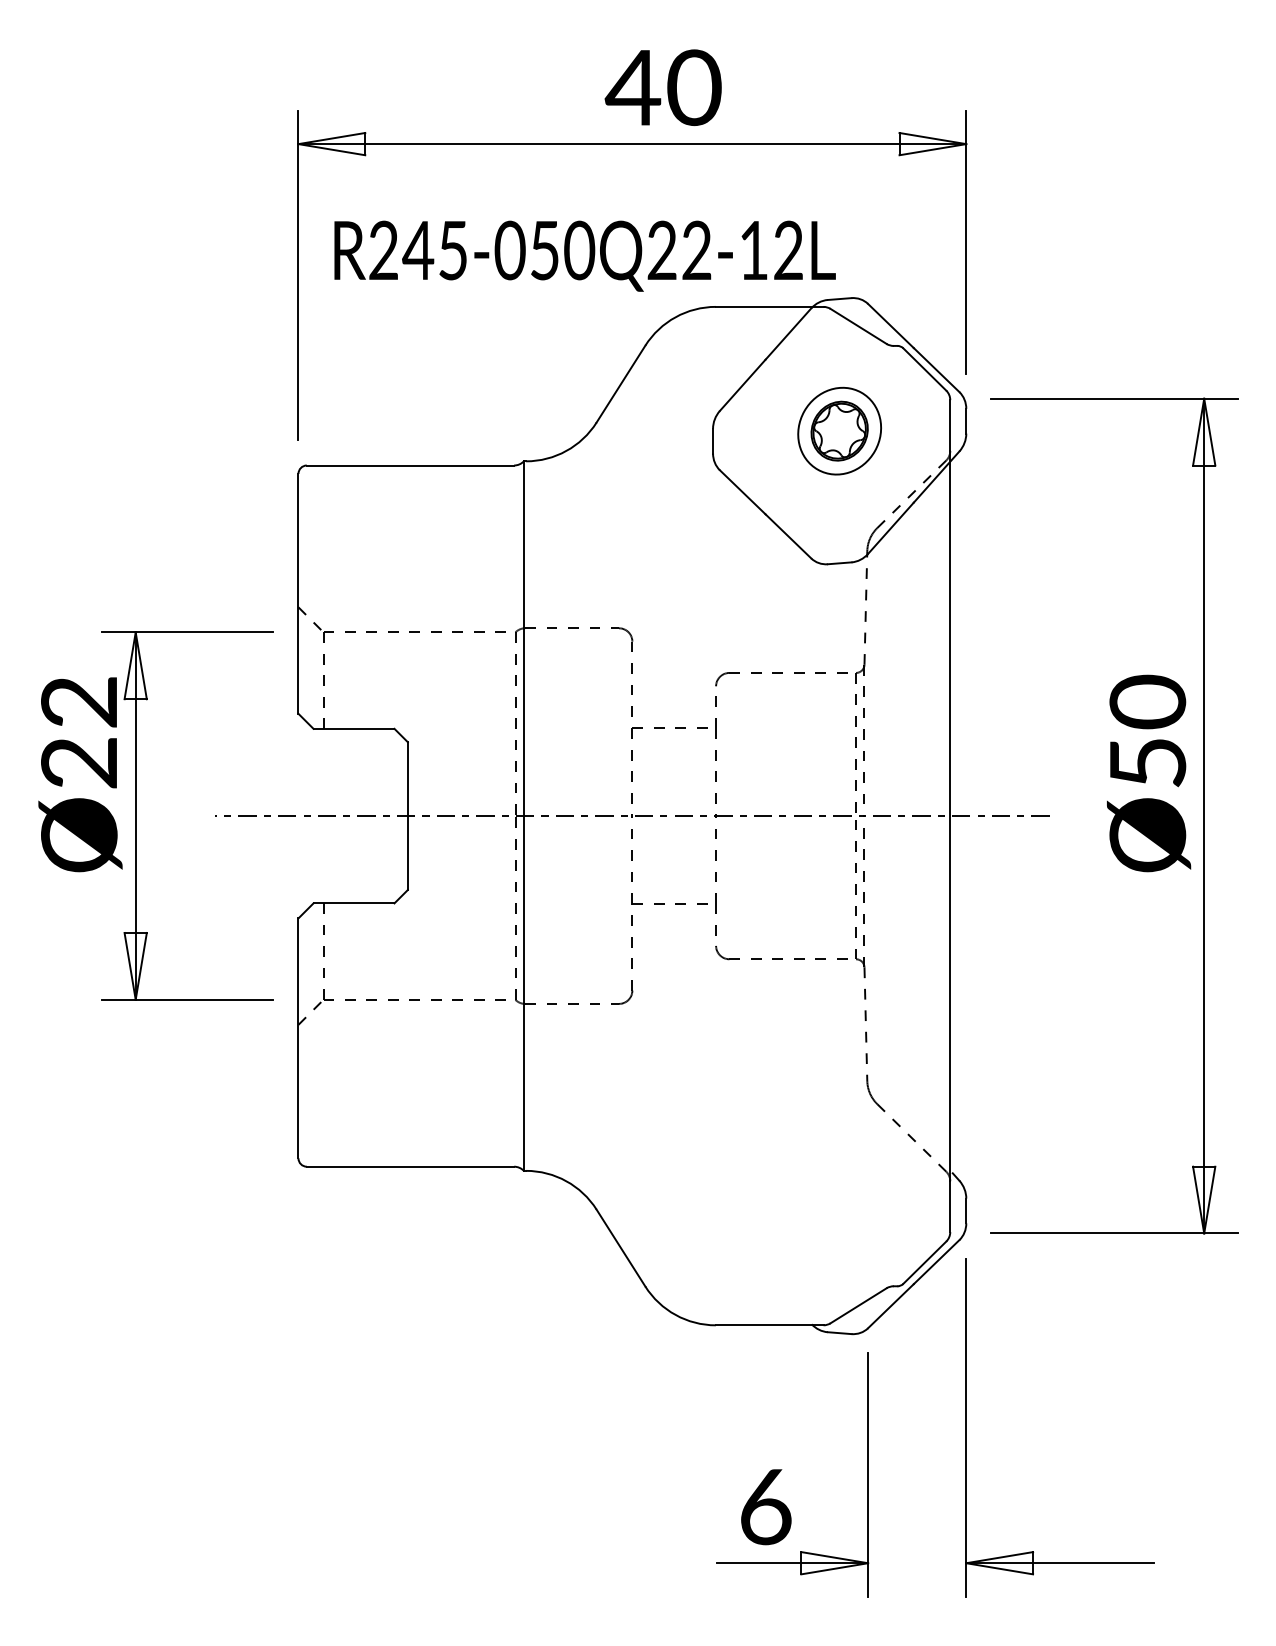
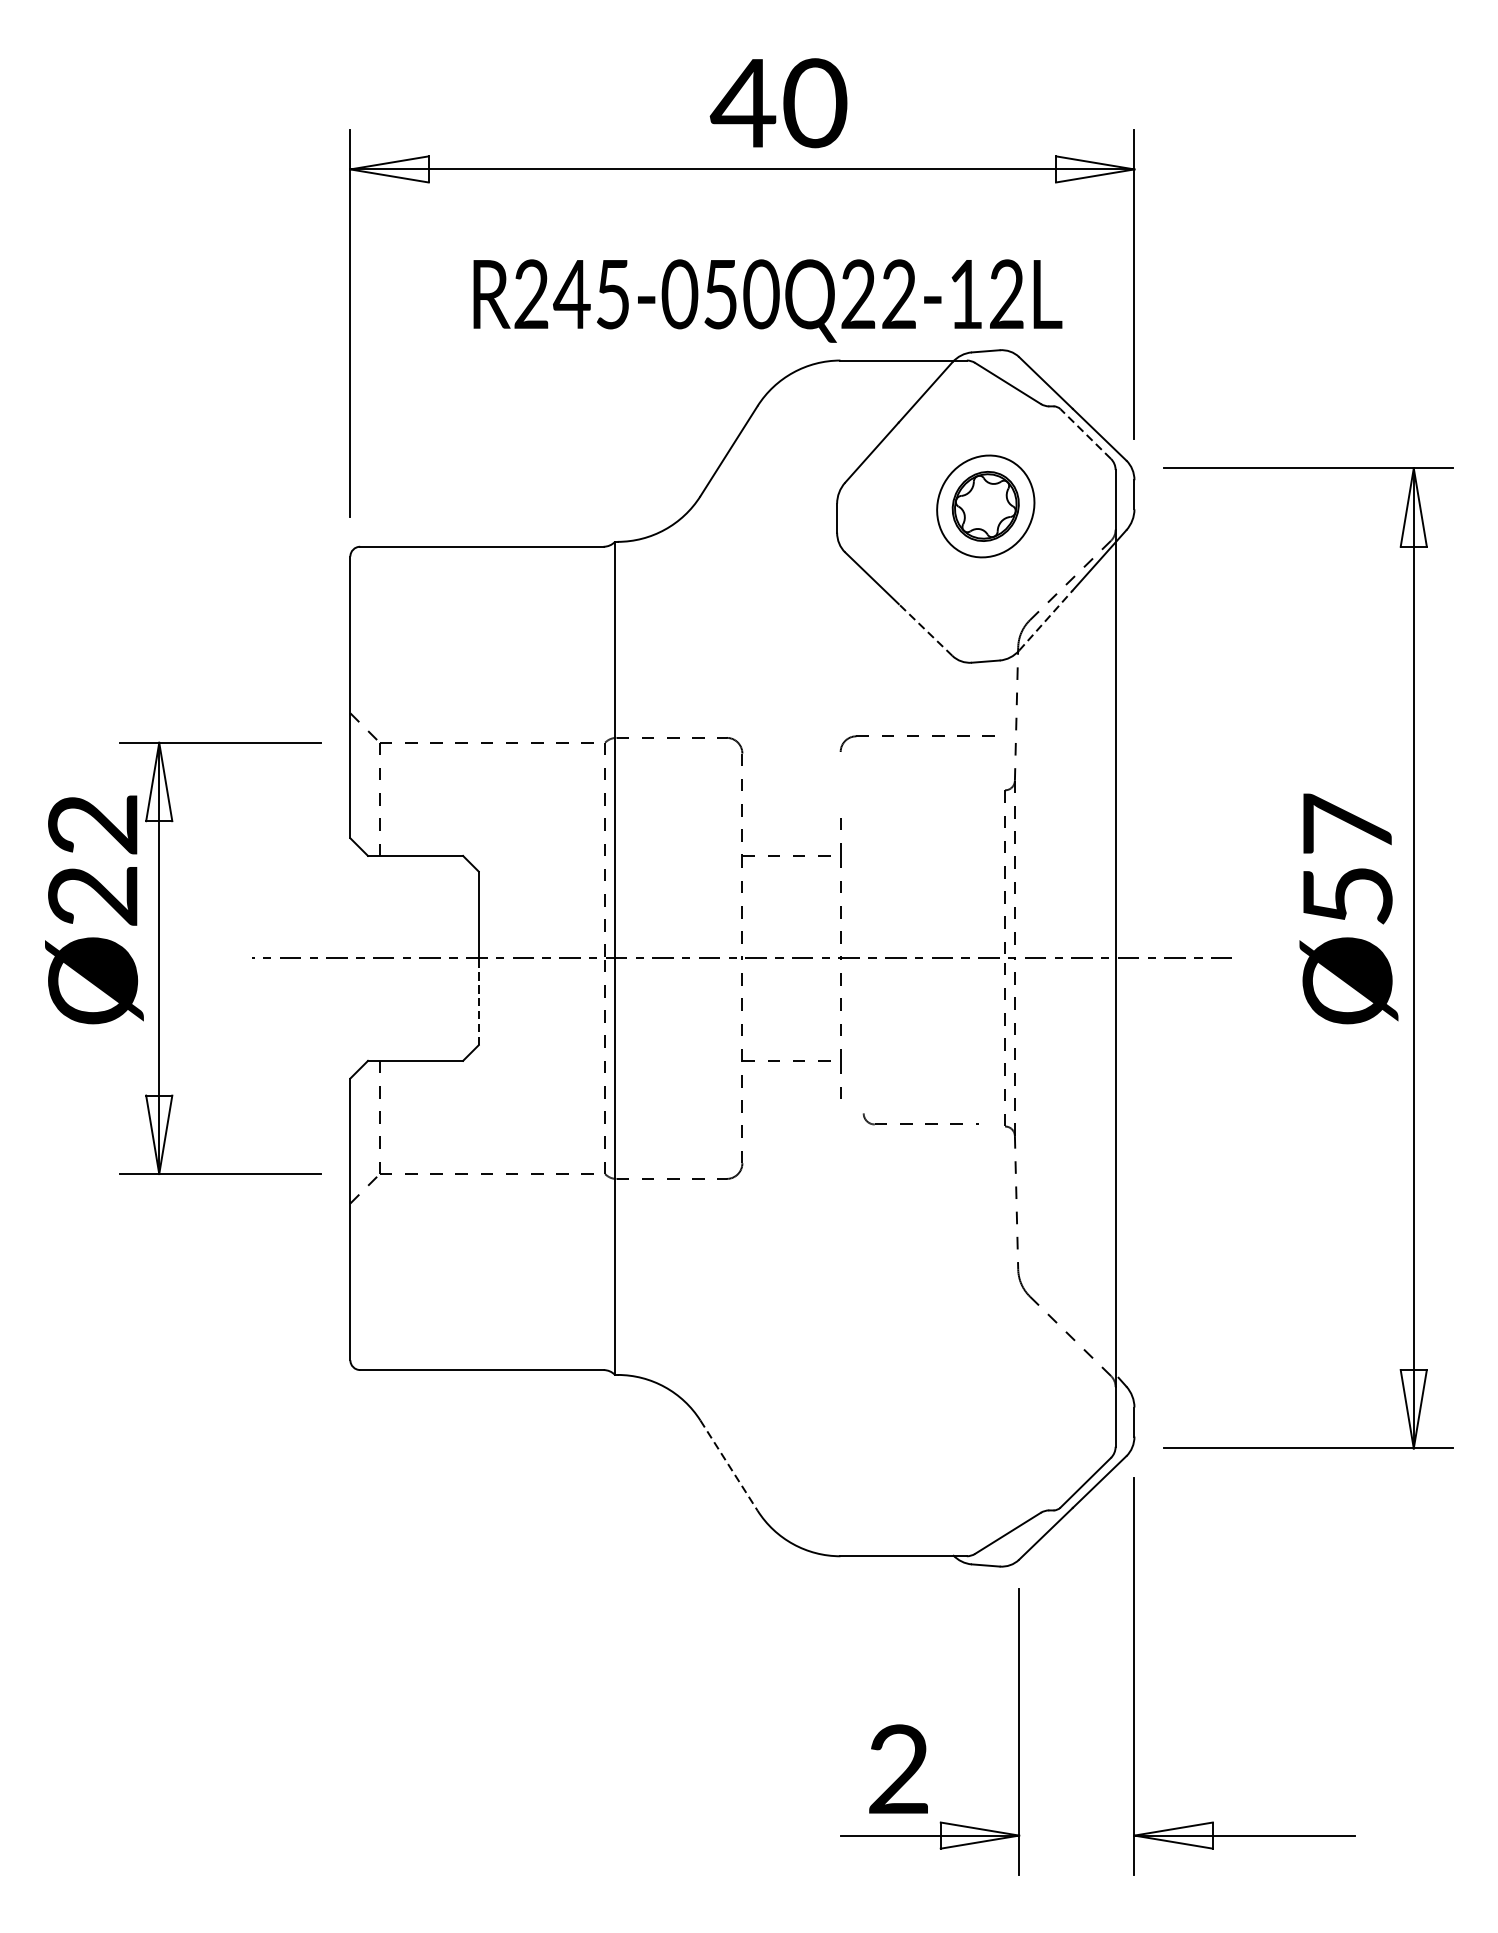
text: (584, 255) -> (767, 300), moved
line: (924, 369) -> (1085, 434), solid -> dashed
line: (891, 527) -> (1046, 619), solid -> dashed
line: (788, 536) -> (925, 630), solid -> dashed
part: (781, 679) -> (917, 744), moved
text: (1147, 701) -> (1347, 823), Ø50 -> Ø57
line: (407, 853) -> (478, 1002), solid -> dashed
part: (781, 953) -> (917, 1119), size x0.7
line: (621, 1248) -> (729, 1466), solid -> dashed
text: (765, 1506) -> (898, 1768), 6 -> 2

